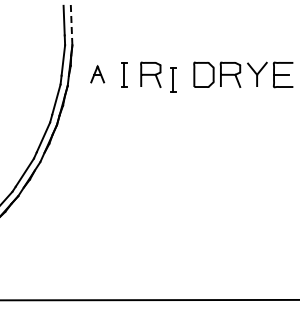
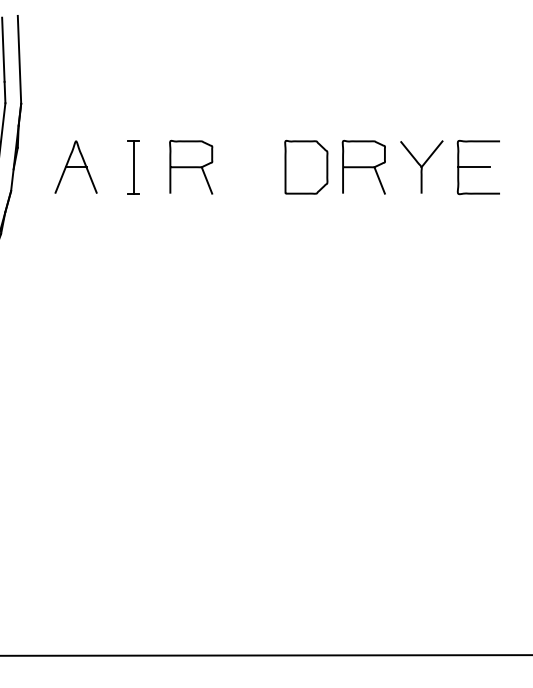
line: (71, 25) -> (19, 60), dashed -> solid
part: (97, 74) -> (75, 166), size x1.43
part: (173, 79) -> (240, 177), removed

